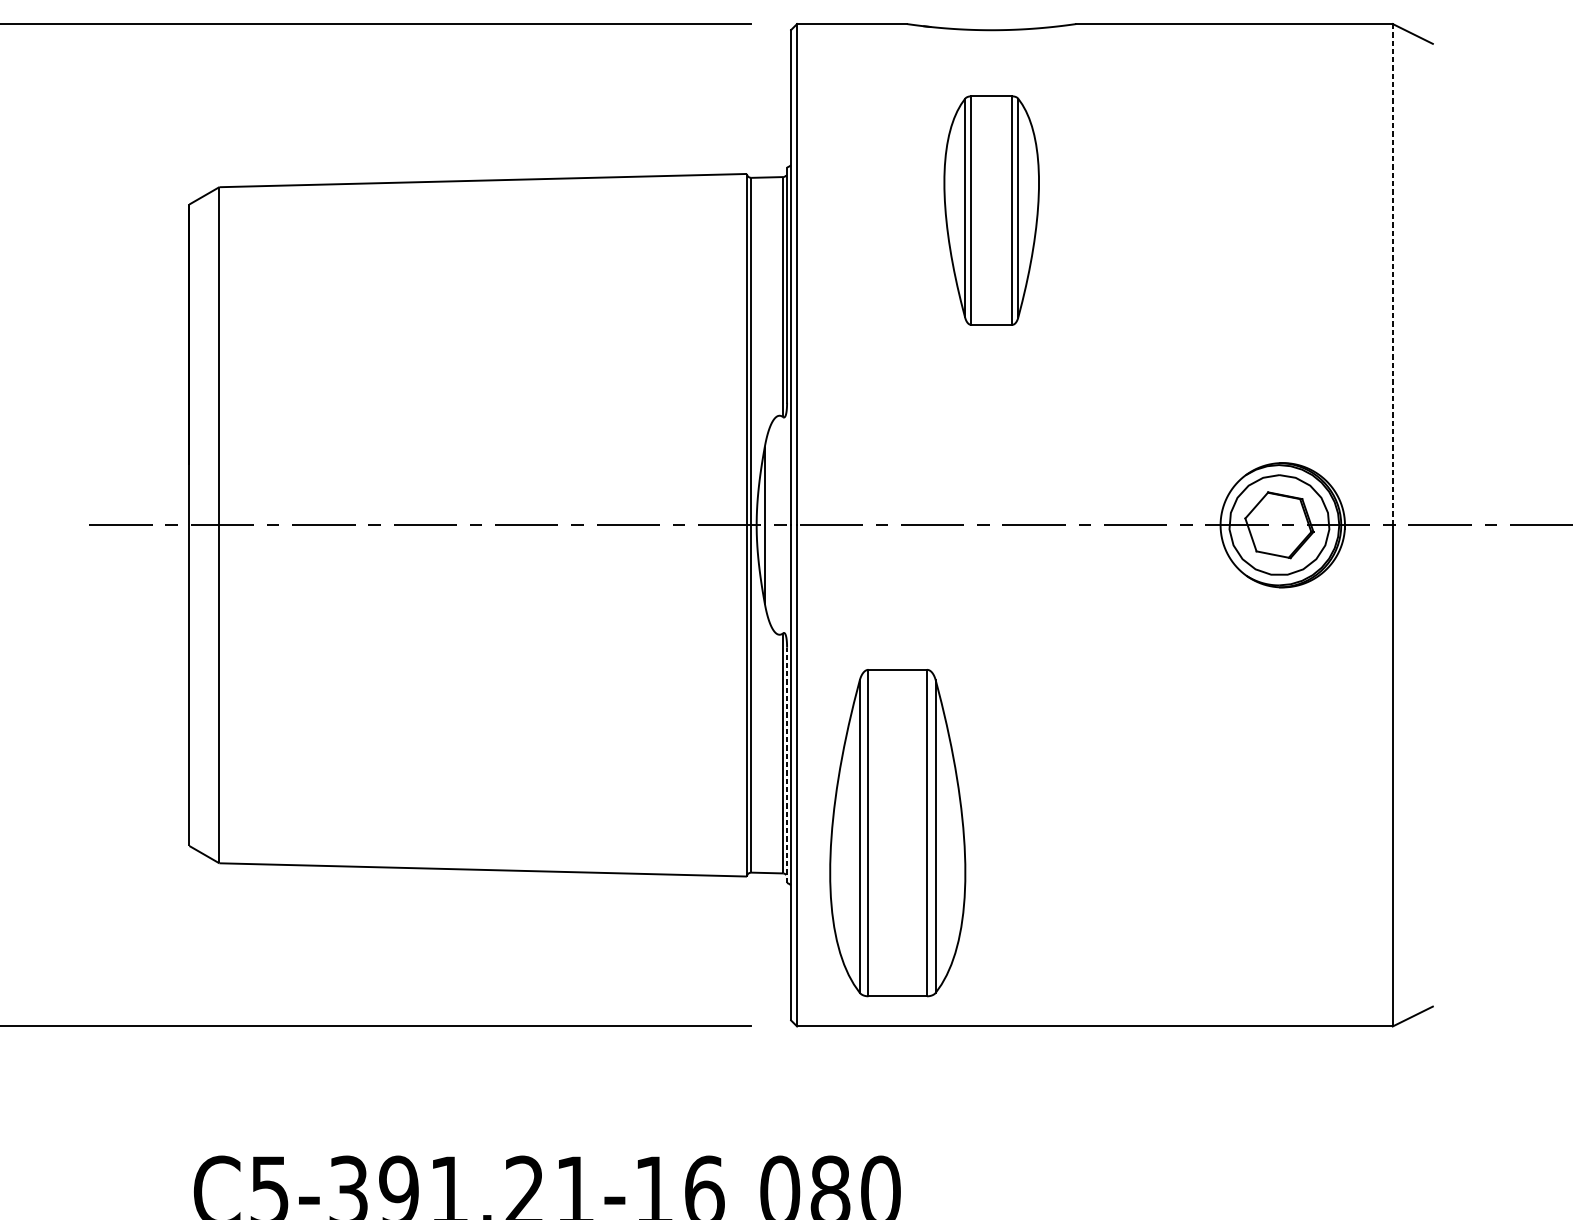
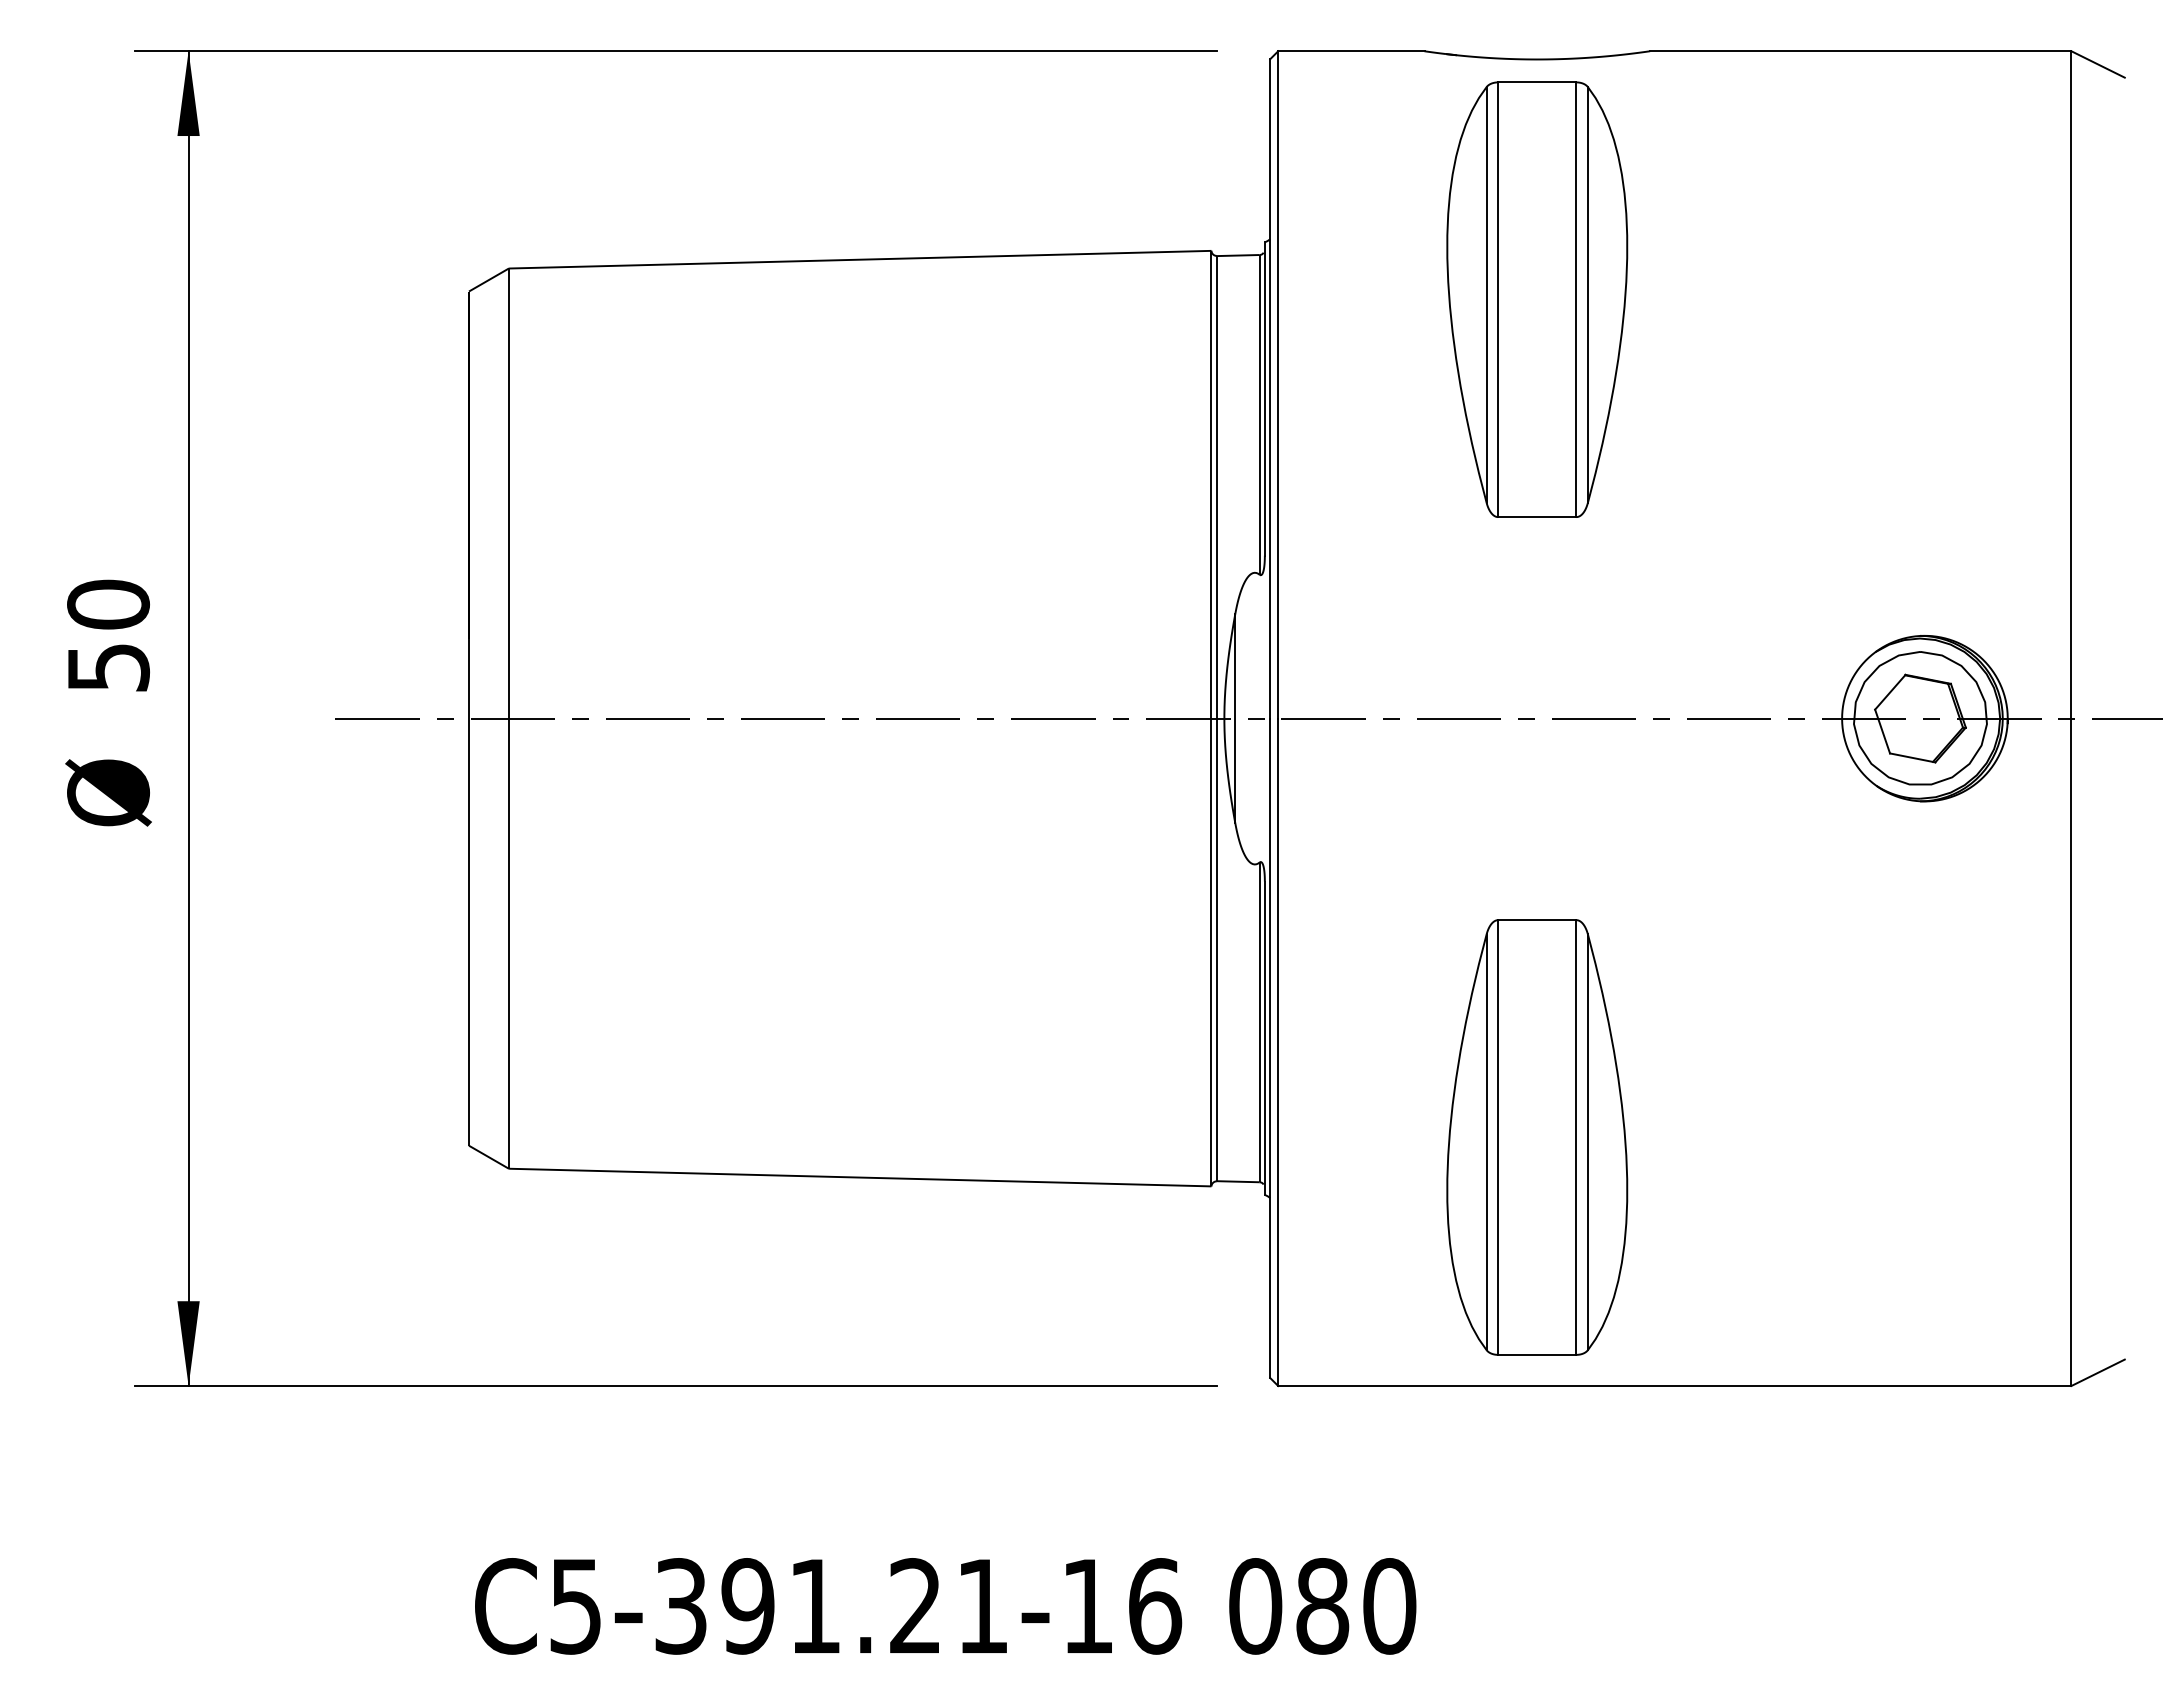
part: (991, 210) -> (1537, 299), size x1.43
line: (1392, 274) -> (2071, 384), dashed -> solid
line: (786, 765) -> (1264, 1038), dashed -> solid
part: (897, 833) -> (1537, 1137), moved

